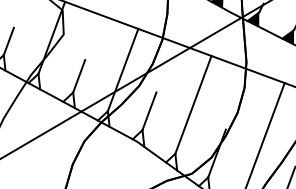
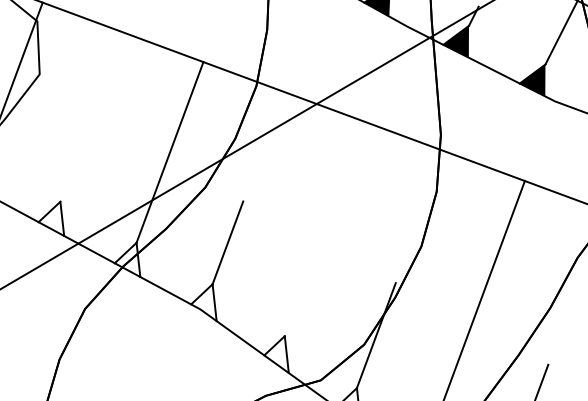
line: (79, 76) -> (74, 166), removed
line: (193, 104) -> (324, 228), removed

